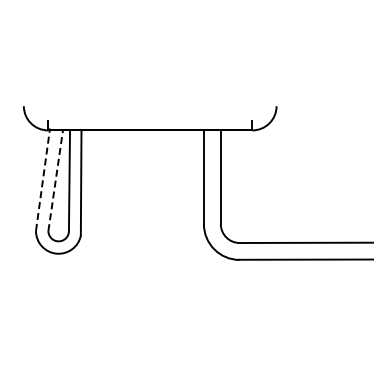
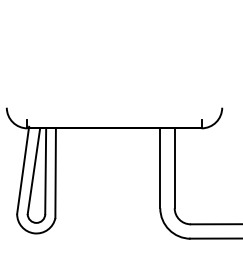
line: (43, 179) -> (23, 170), dashed -> solid
line: (55, 180) -> (33, 171), dashed -> solid

